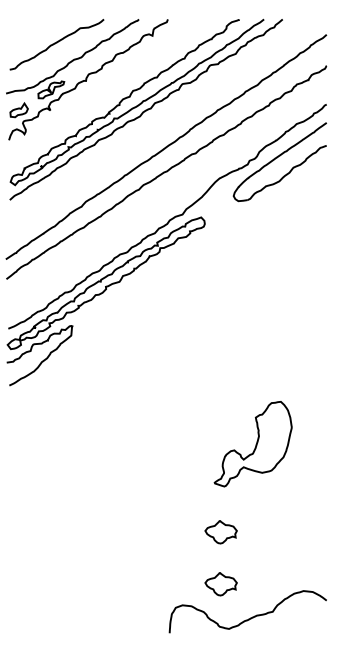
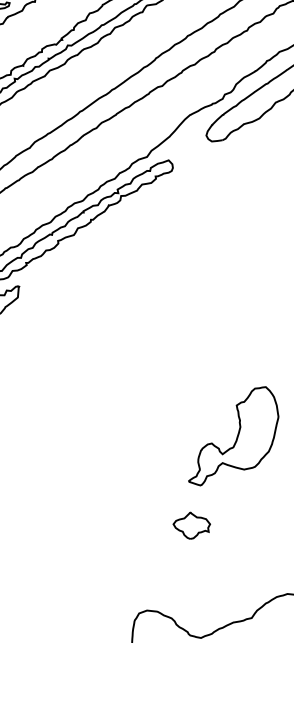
part: (252, 444) -> (232, 436), moved
part: (220, 584) -> (191, 586), removed

